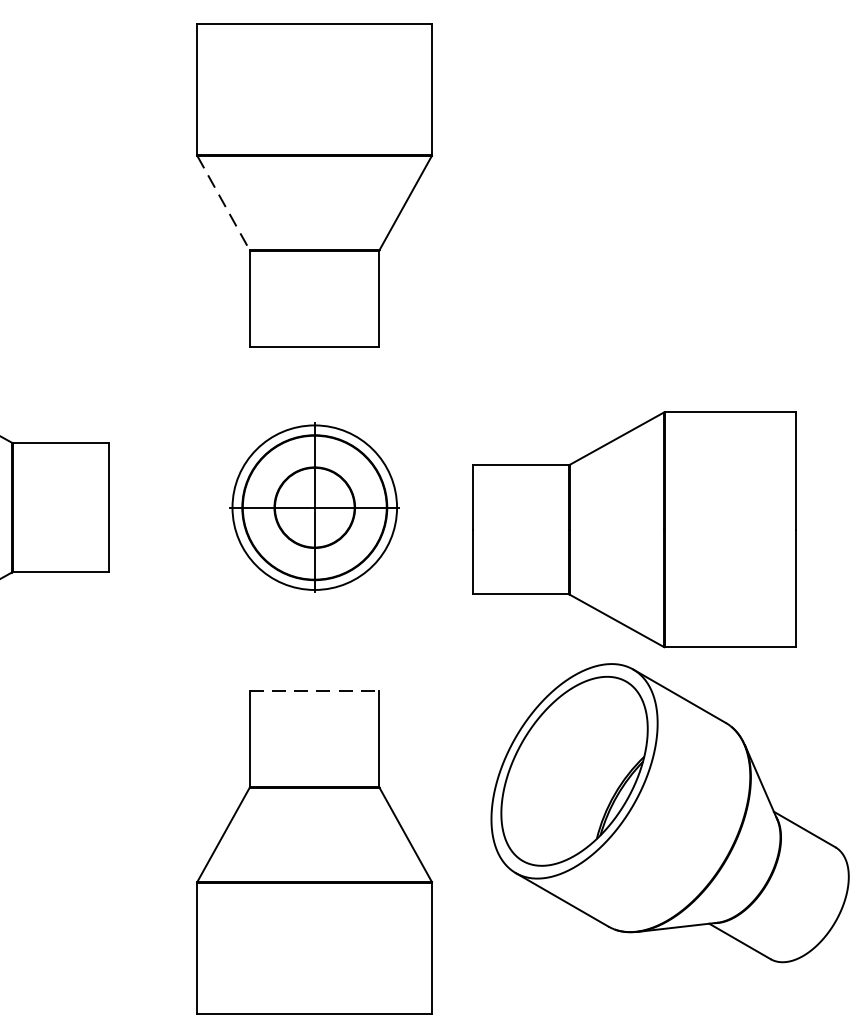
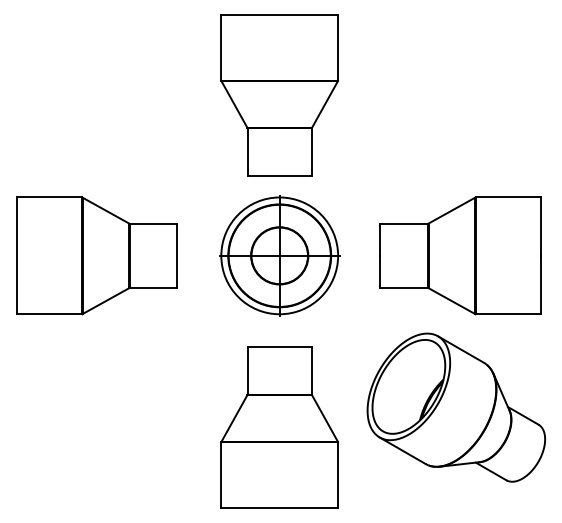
line: (223, 202) -> (234, 104), dashed -> solid
part: (314, 506) -> (279, 255), size x1.43
part: (634, 529) -> (460, 255), moved
line: (316, 690) -> (280, 346), dashed -> solid

